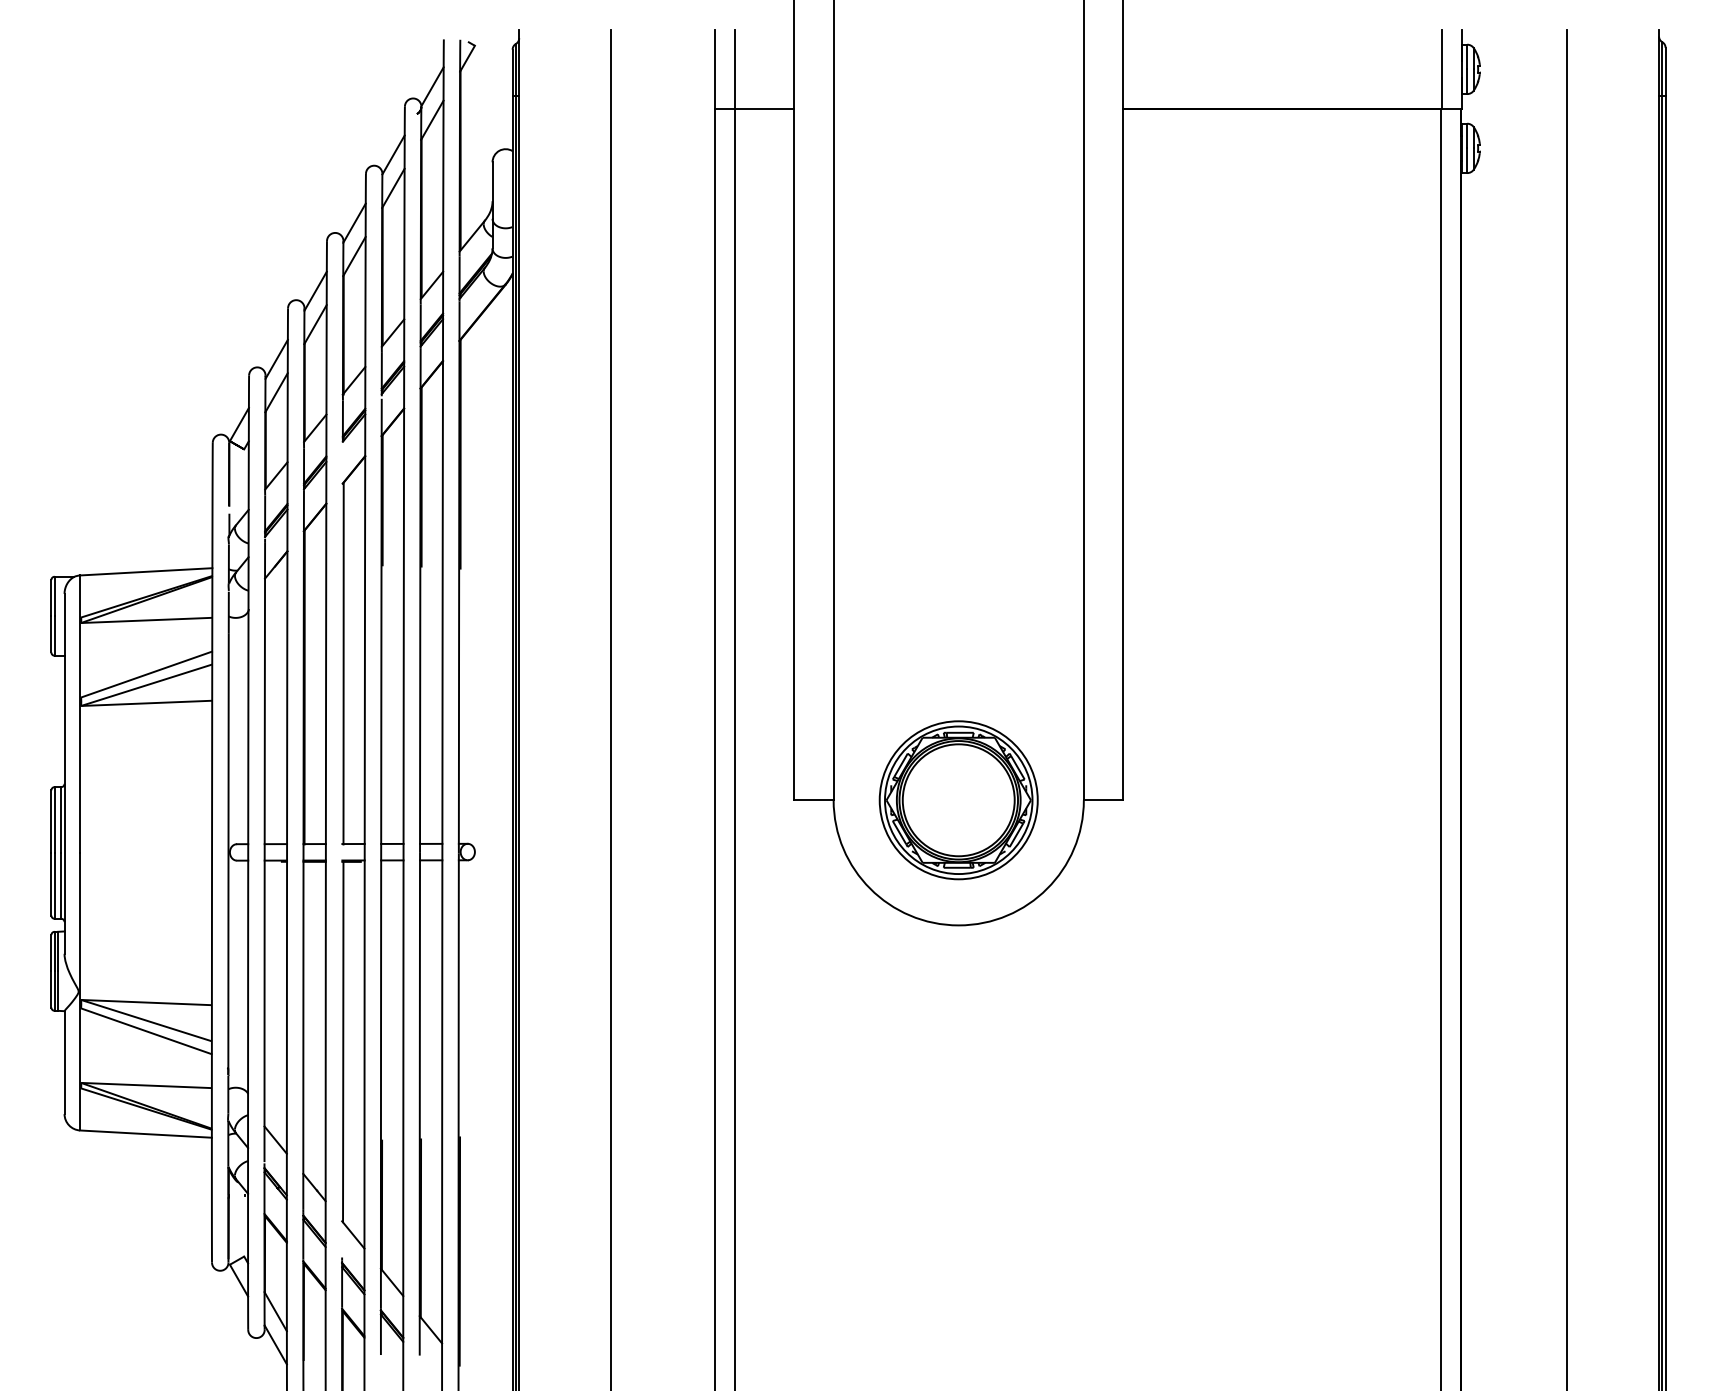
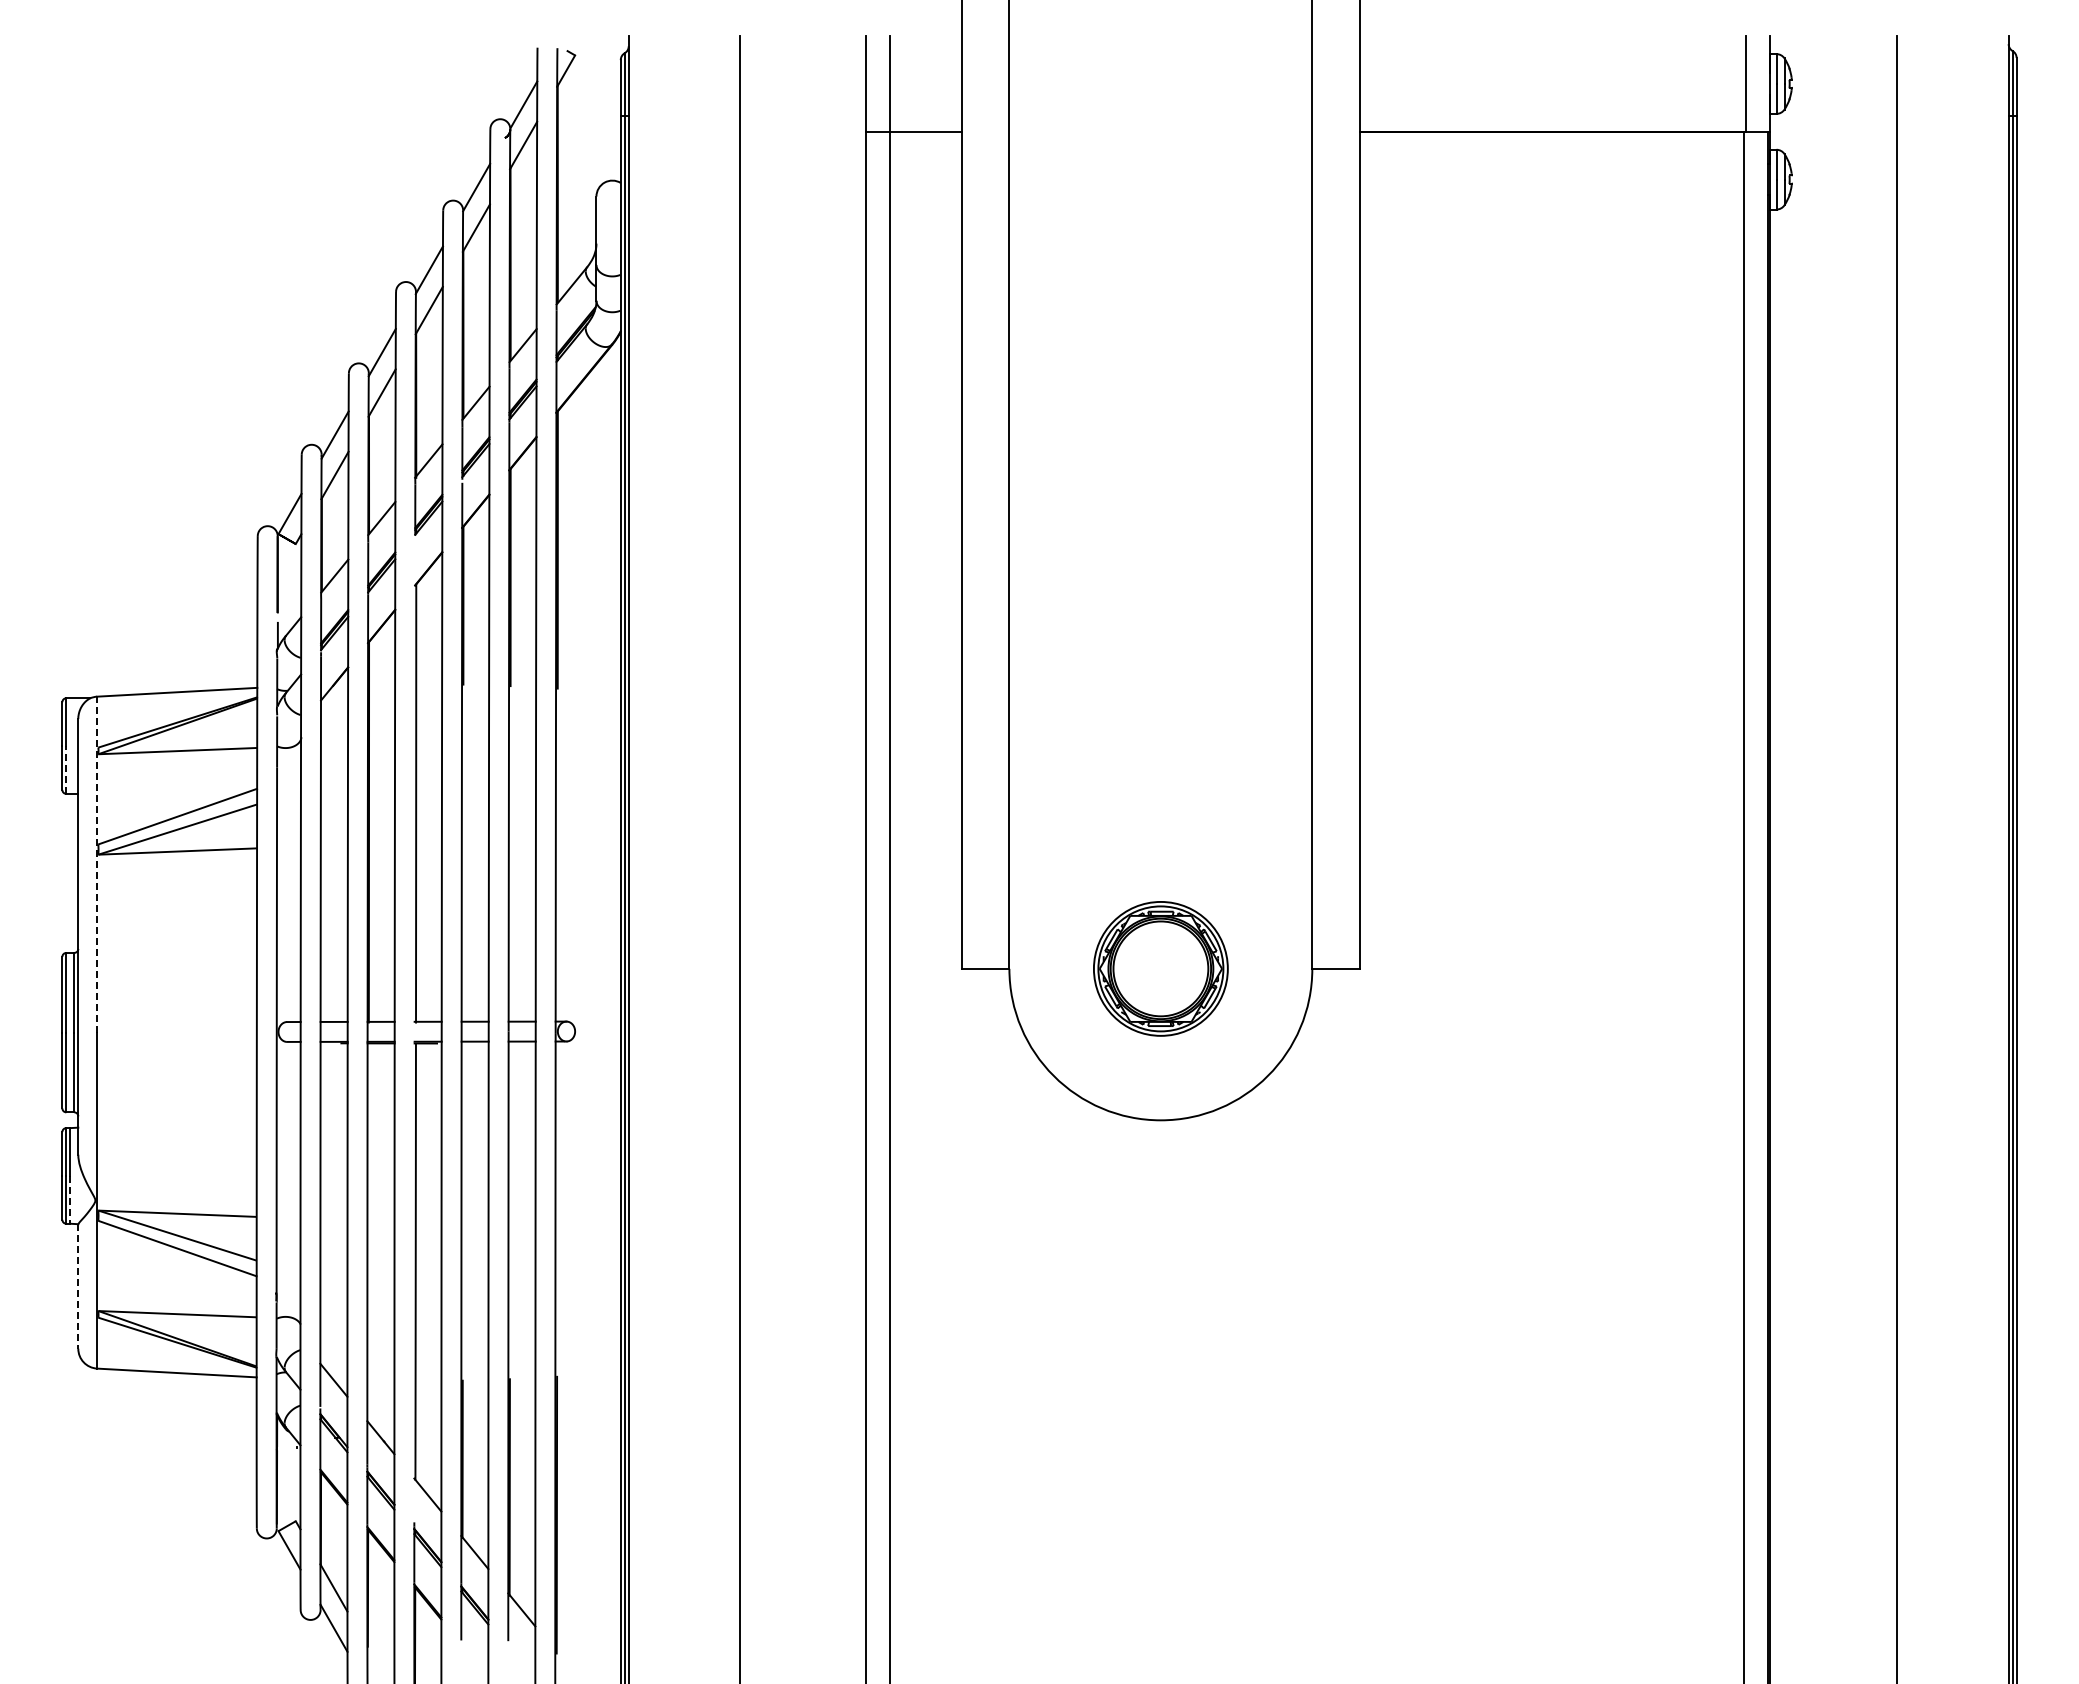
line: (54, 635) -> (66, 769), solid -> dashed
line: (80, 714) -> (97, 864), solid -> dashed
part: (958, 799) -> (1160, 968), size x0.7
line: (58, 990) -> (70, 1199), solid -> dashed
line: (64, 1062) -> (78, 1286), solid -> dashed

